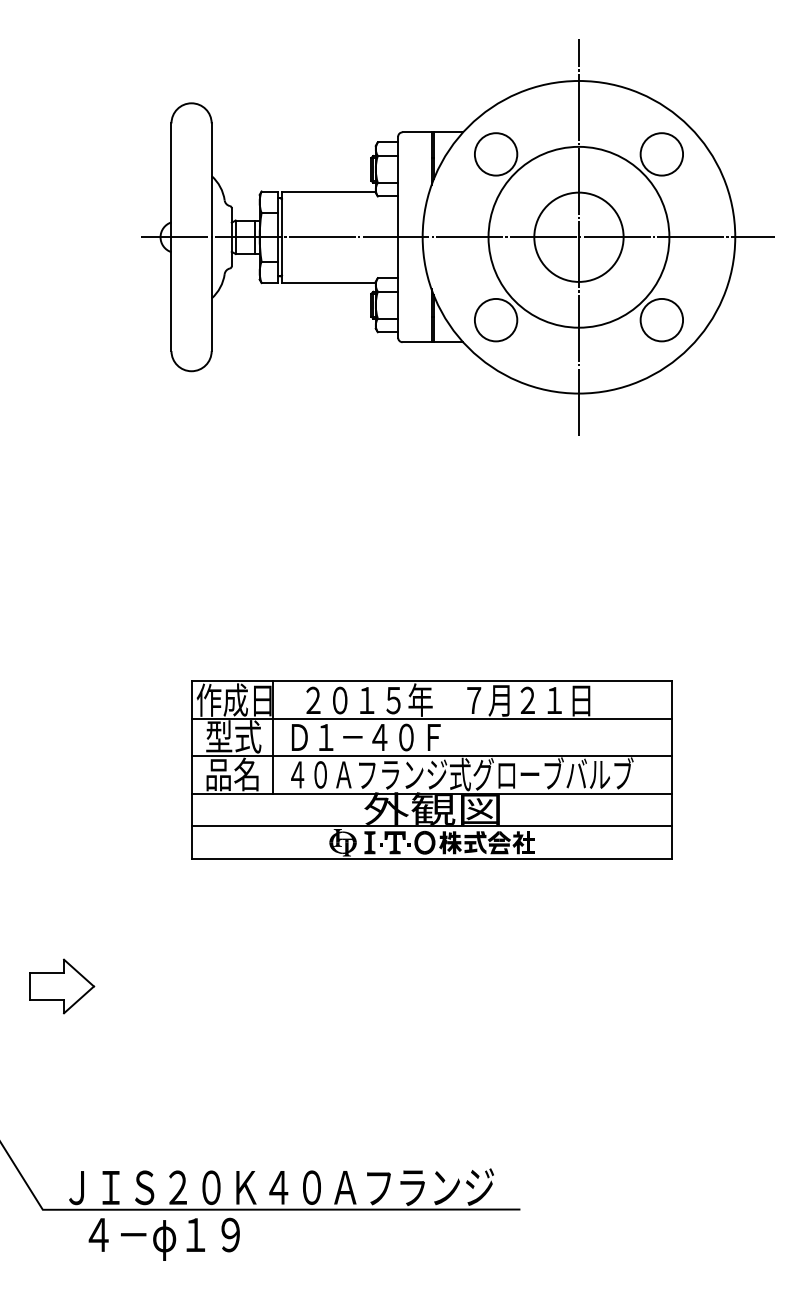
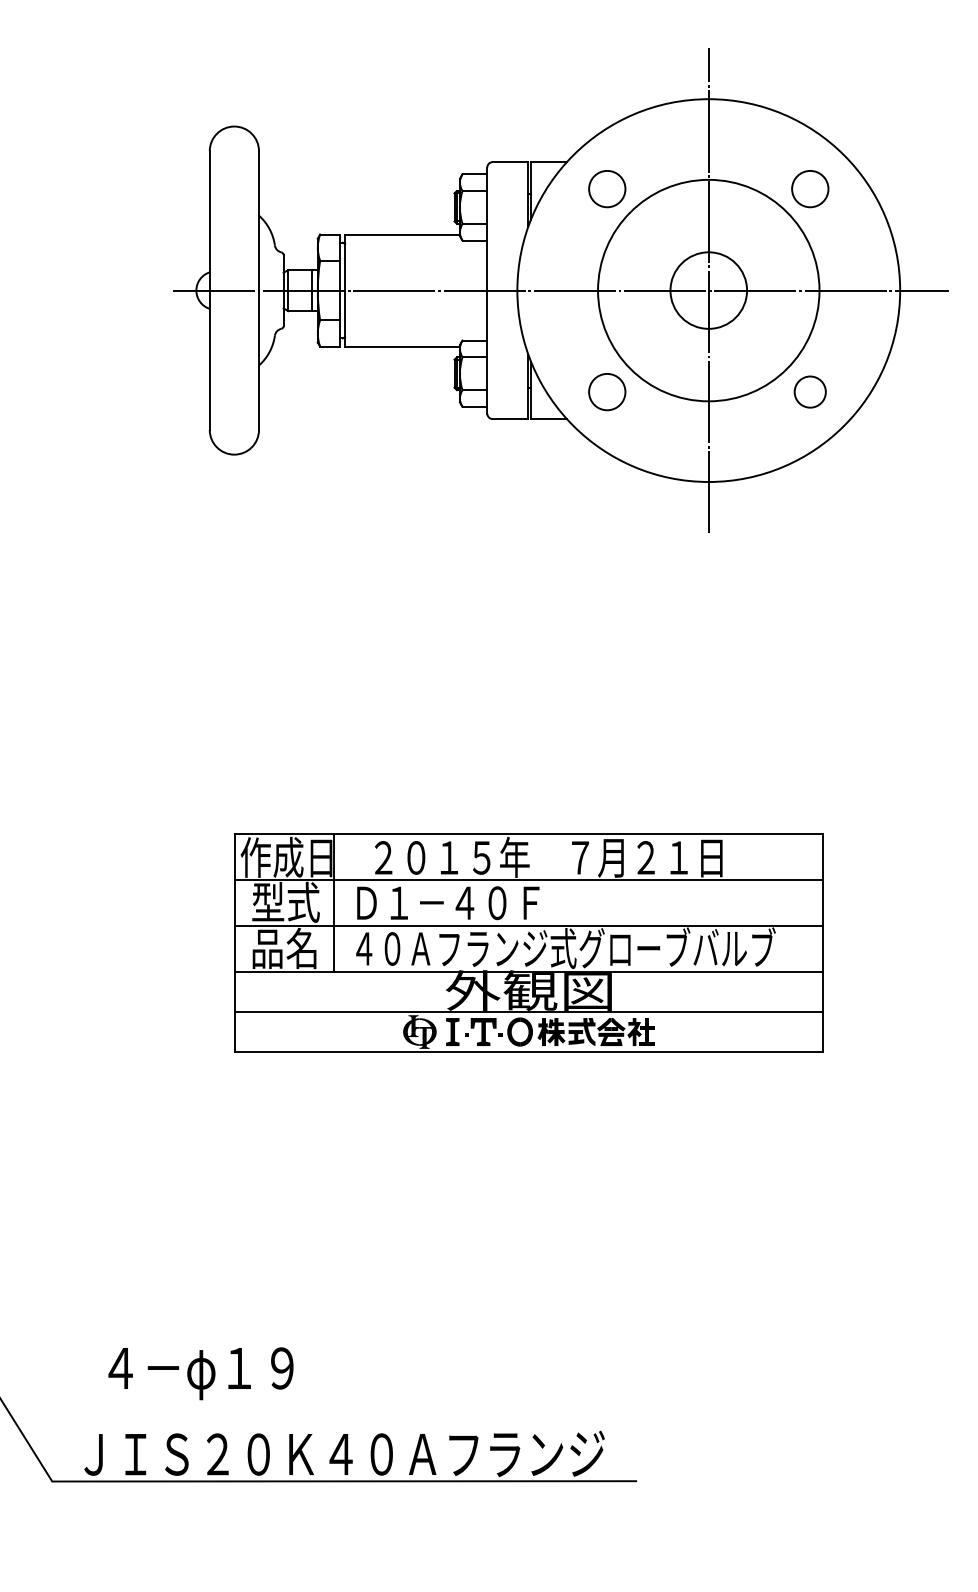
circle: (496, 154) -> (607, 189), size x0.7
circle: (662, 154) -> (810, 189), size x0.7
circle: (578, 237) -> (708, 290), size x0.7
circle: (496, 320) -> (607, 392), size x0.7
circle: (662, 320) -> (810, 392), size x0.6
part: (61, 986) -> (75, 1207), removed
text: (163, 1239) -> (200, 1373), moved

